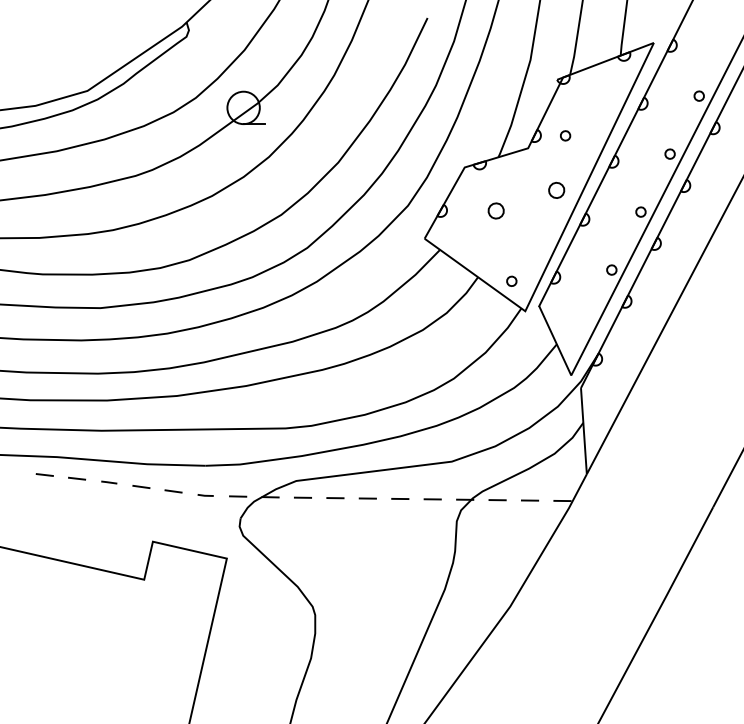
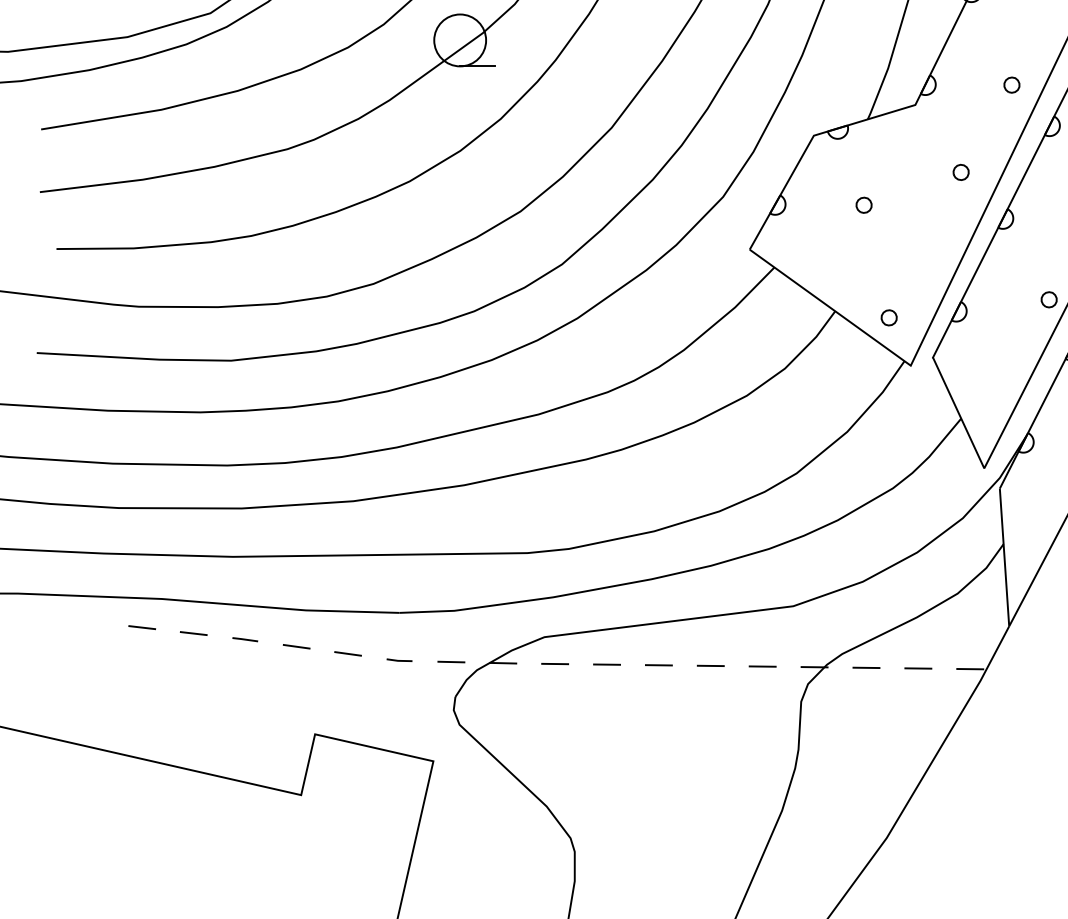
part: (565, 135) -> (1011, 84), moved
part: (556, 190) -> (960, 172), size x0.62
part: (495, 210) -> (863, 204), size x0.62

